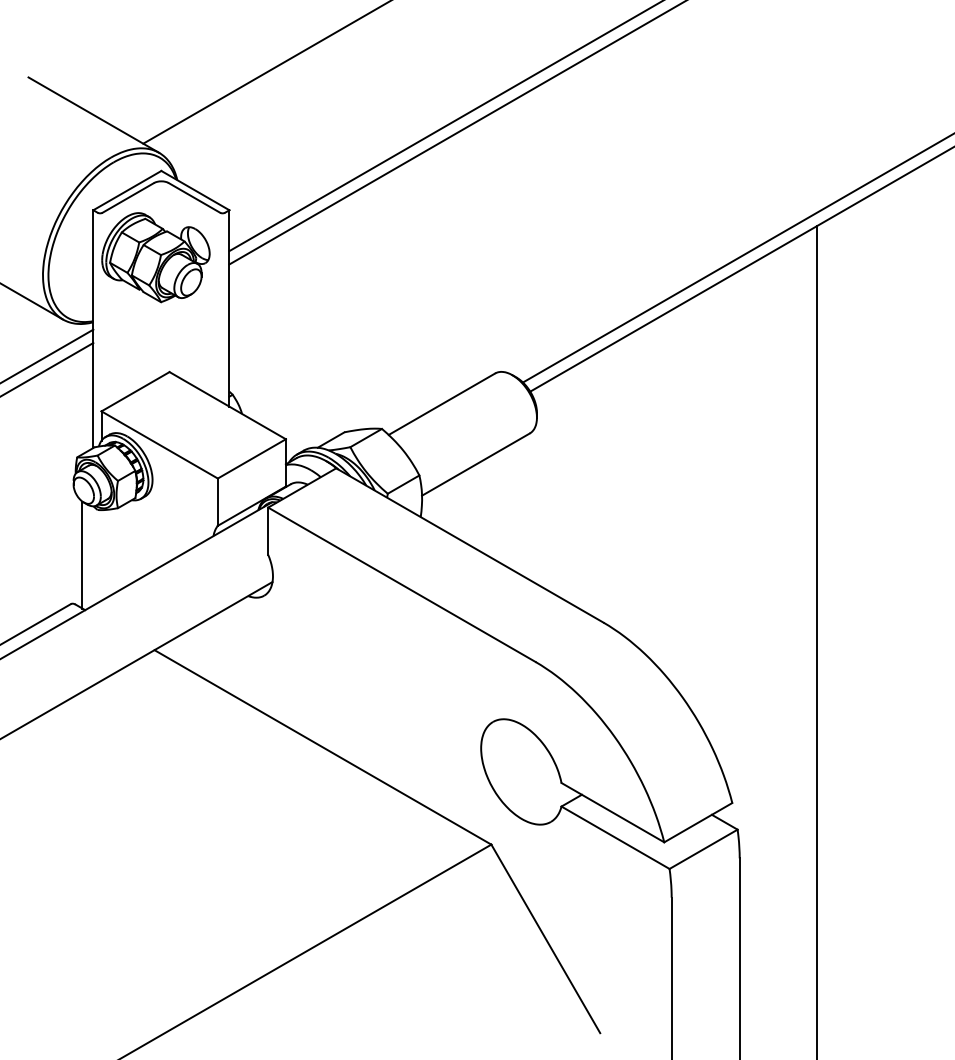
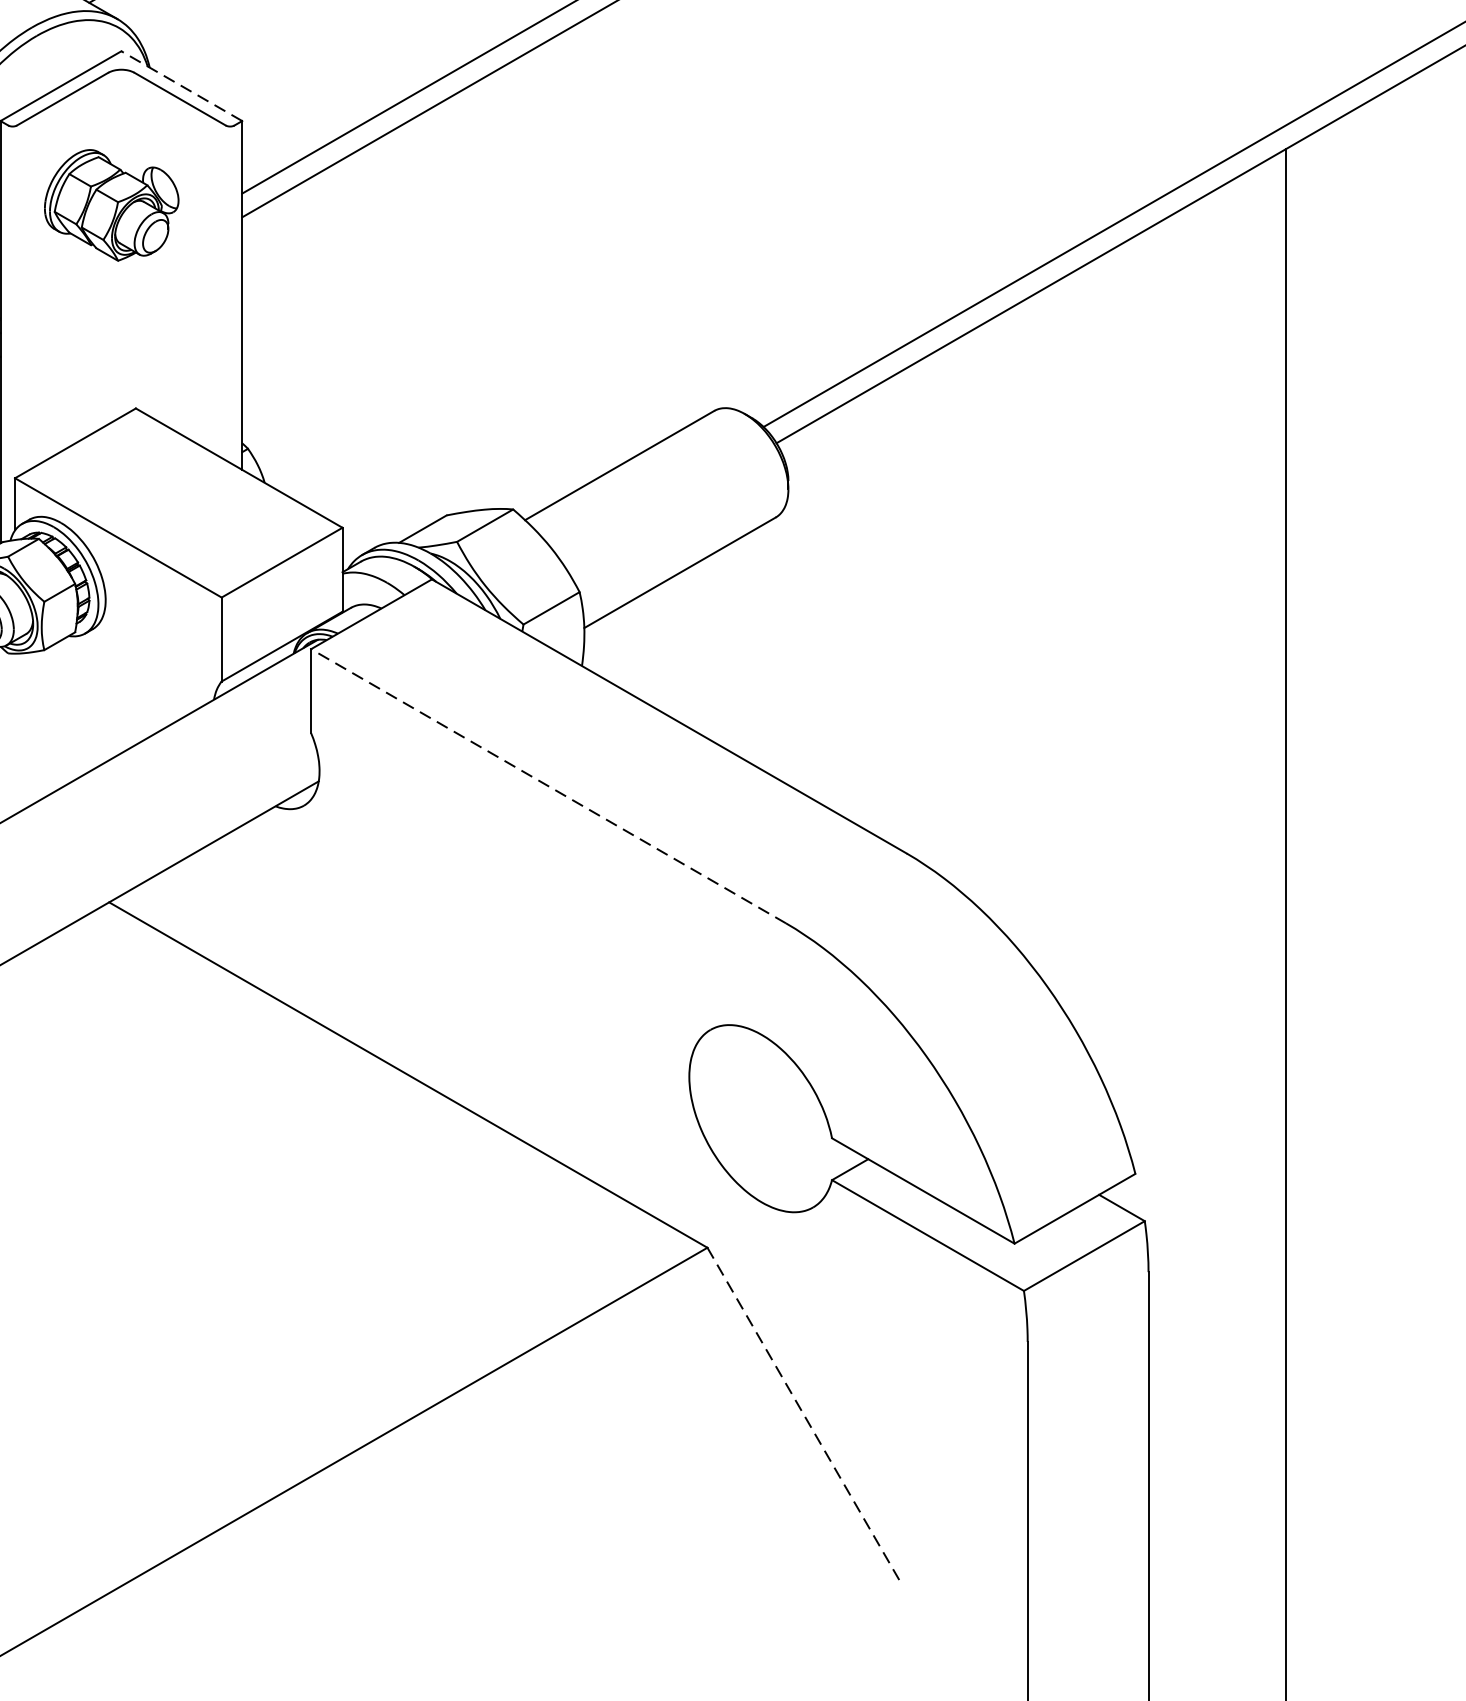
line: (194, 190) -> (180, 85), solid -> dashed
part: (155, 257) -> (110, 204), size x0.7
line: (401, 584) -> (547, 785), solid -> dashed
line: (545, 938) -> (803, 1414), solid -> dashed

